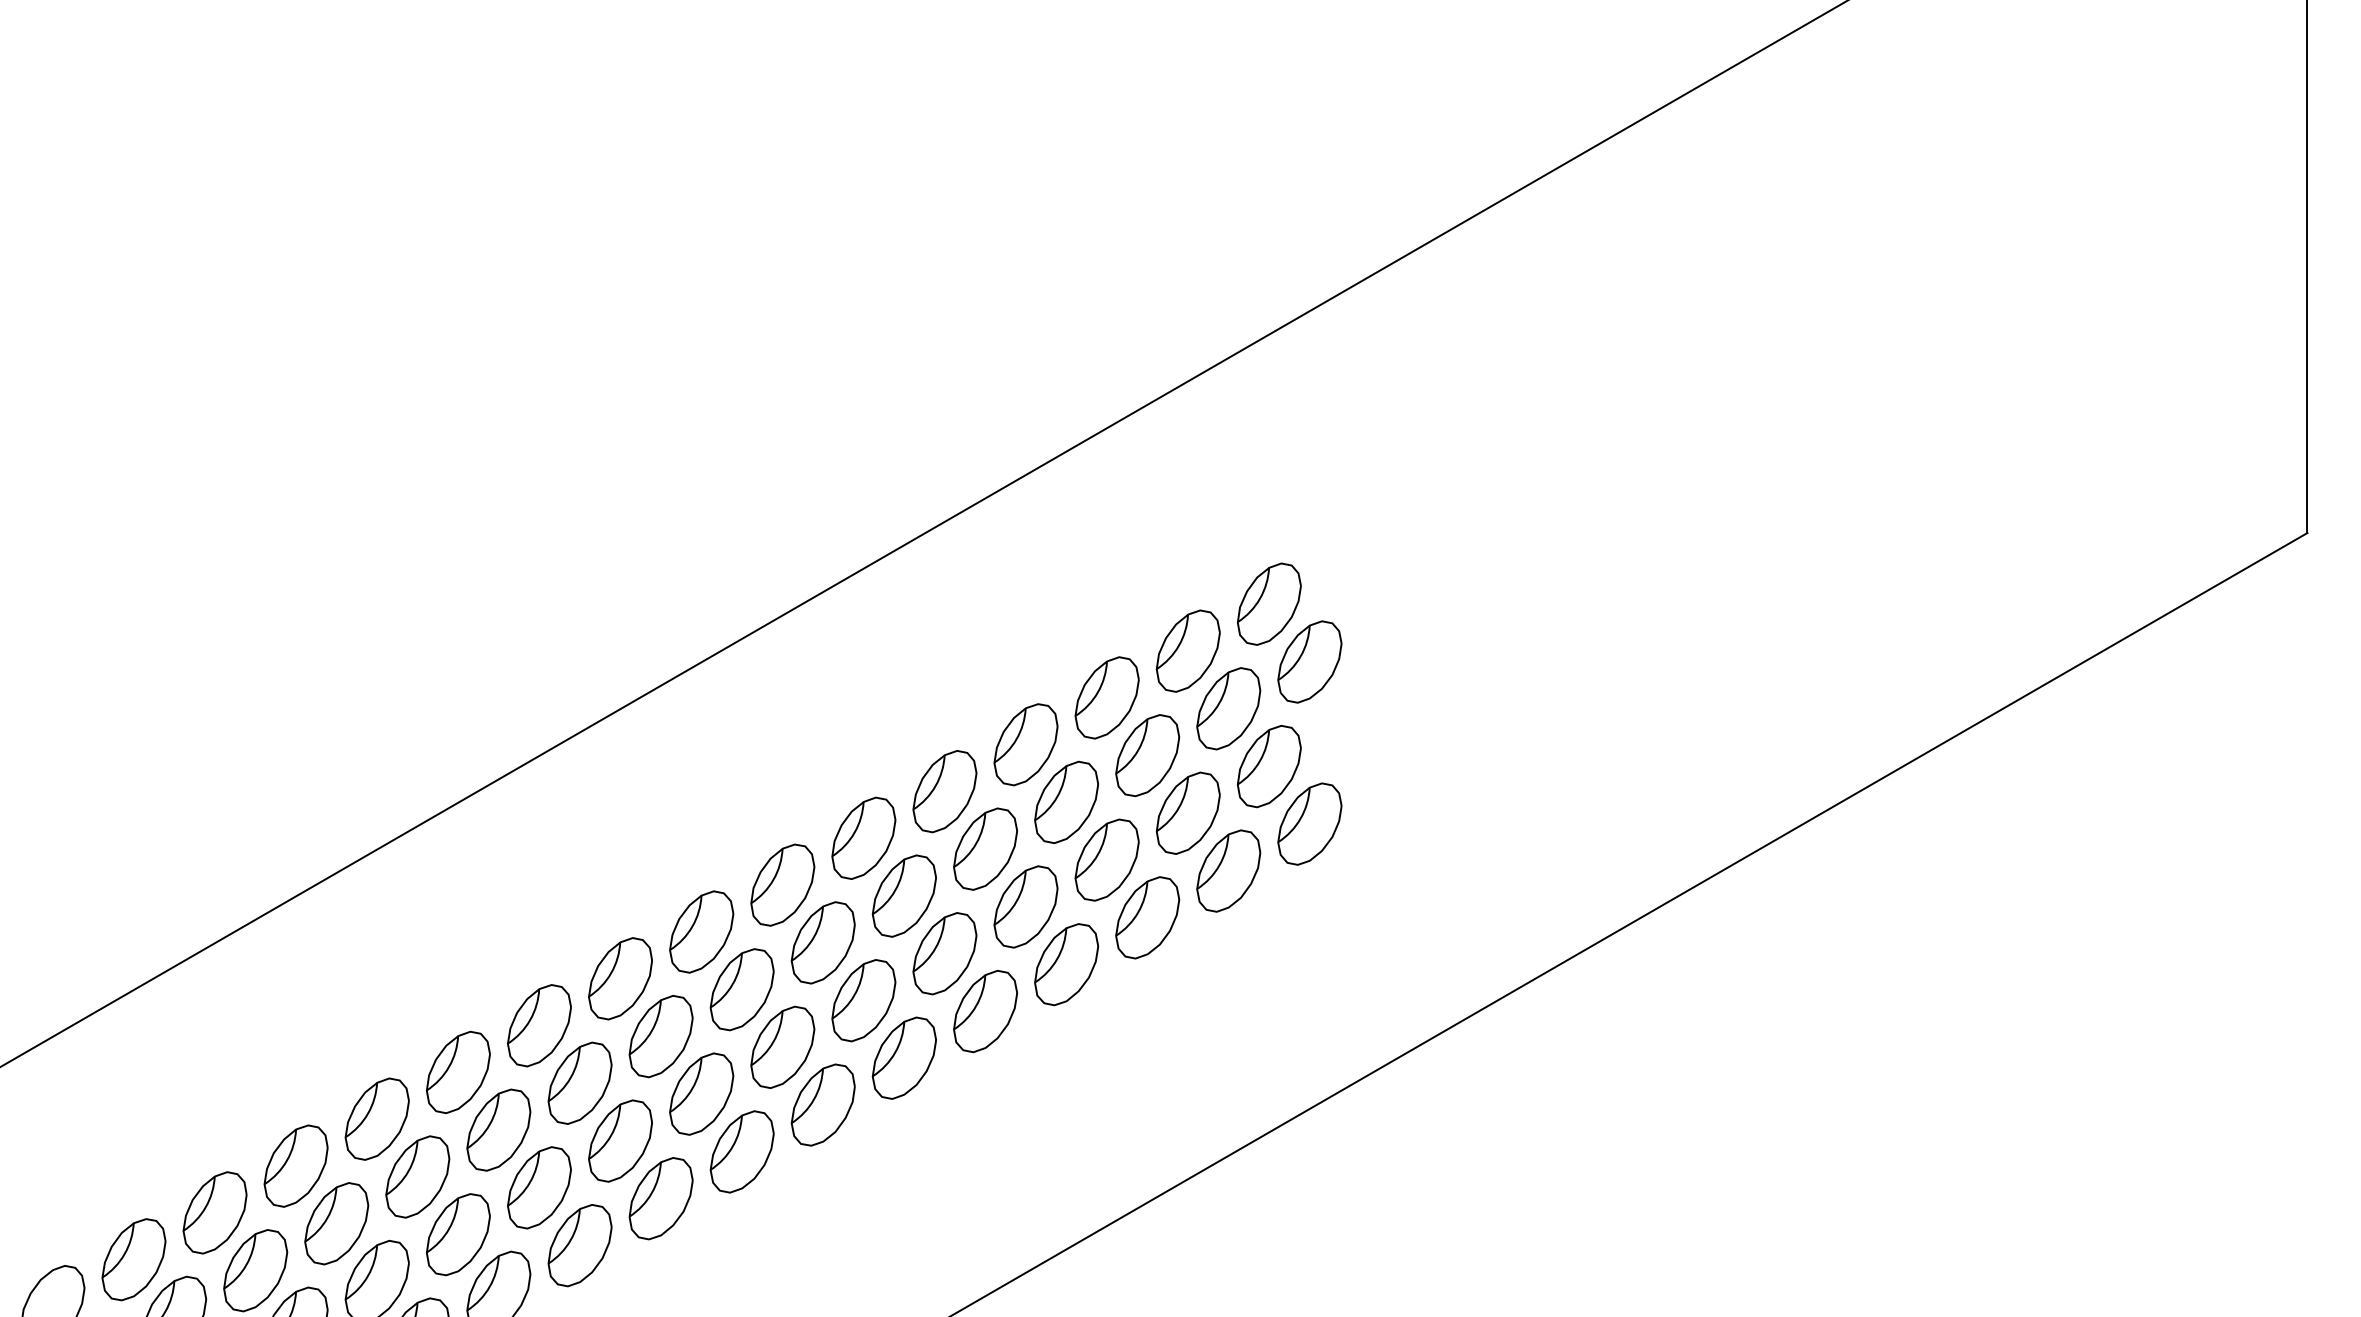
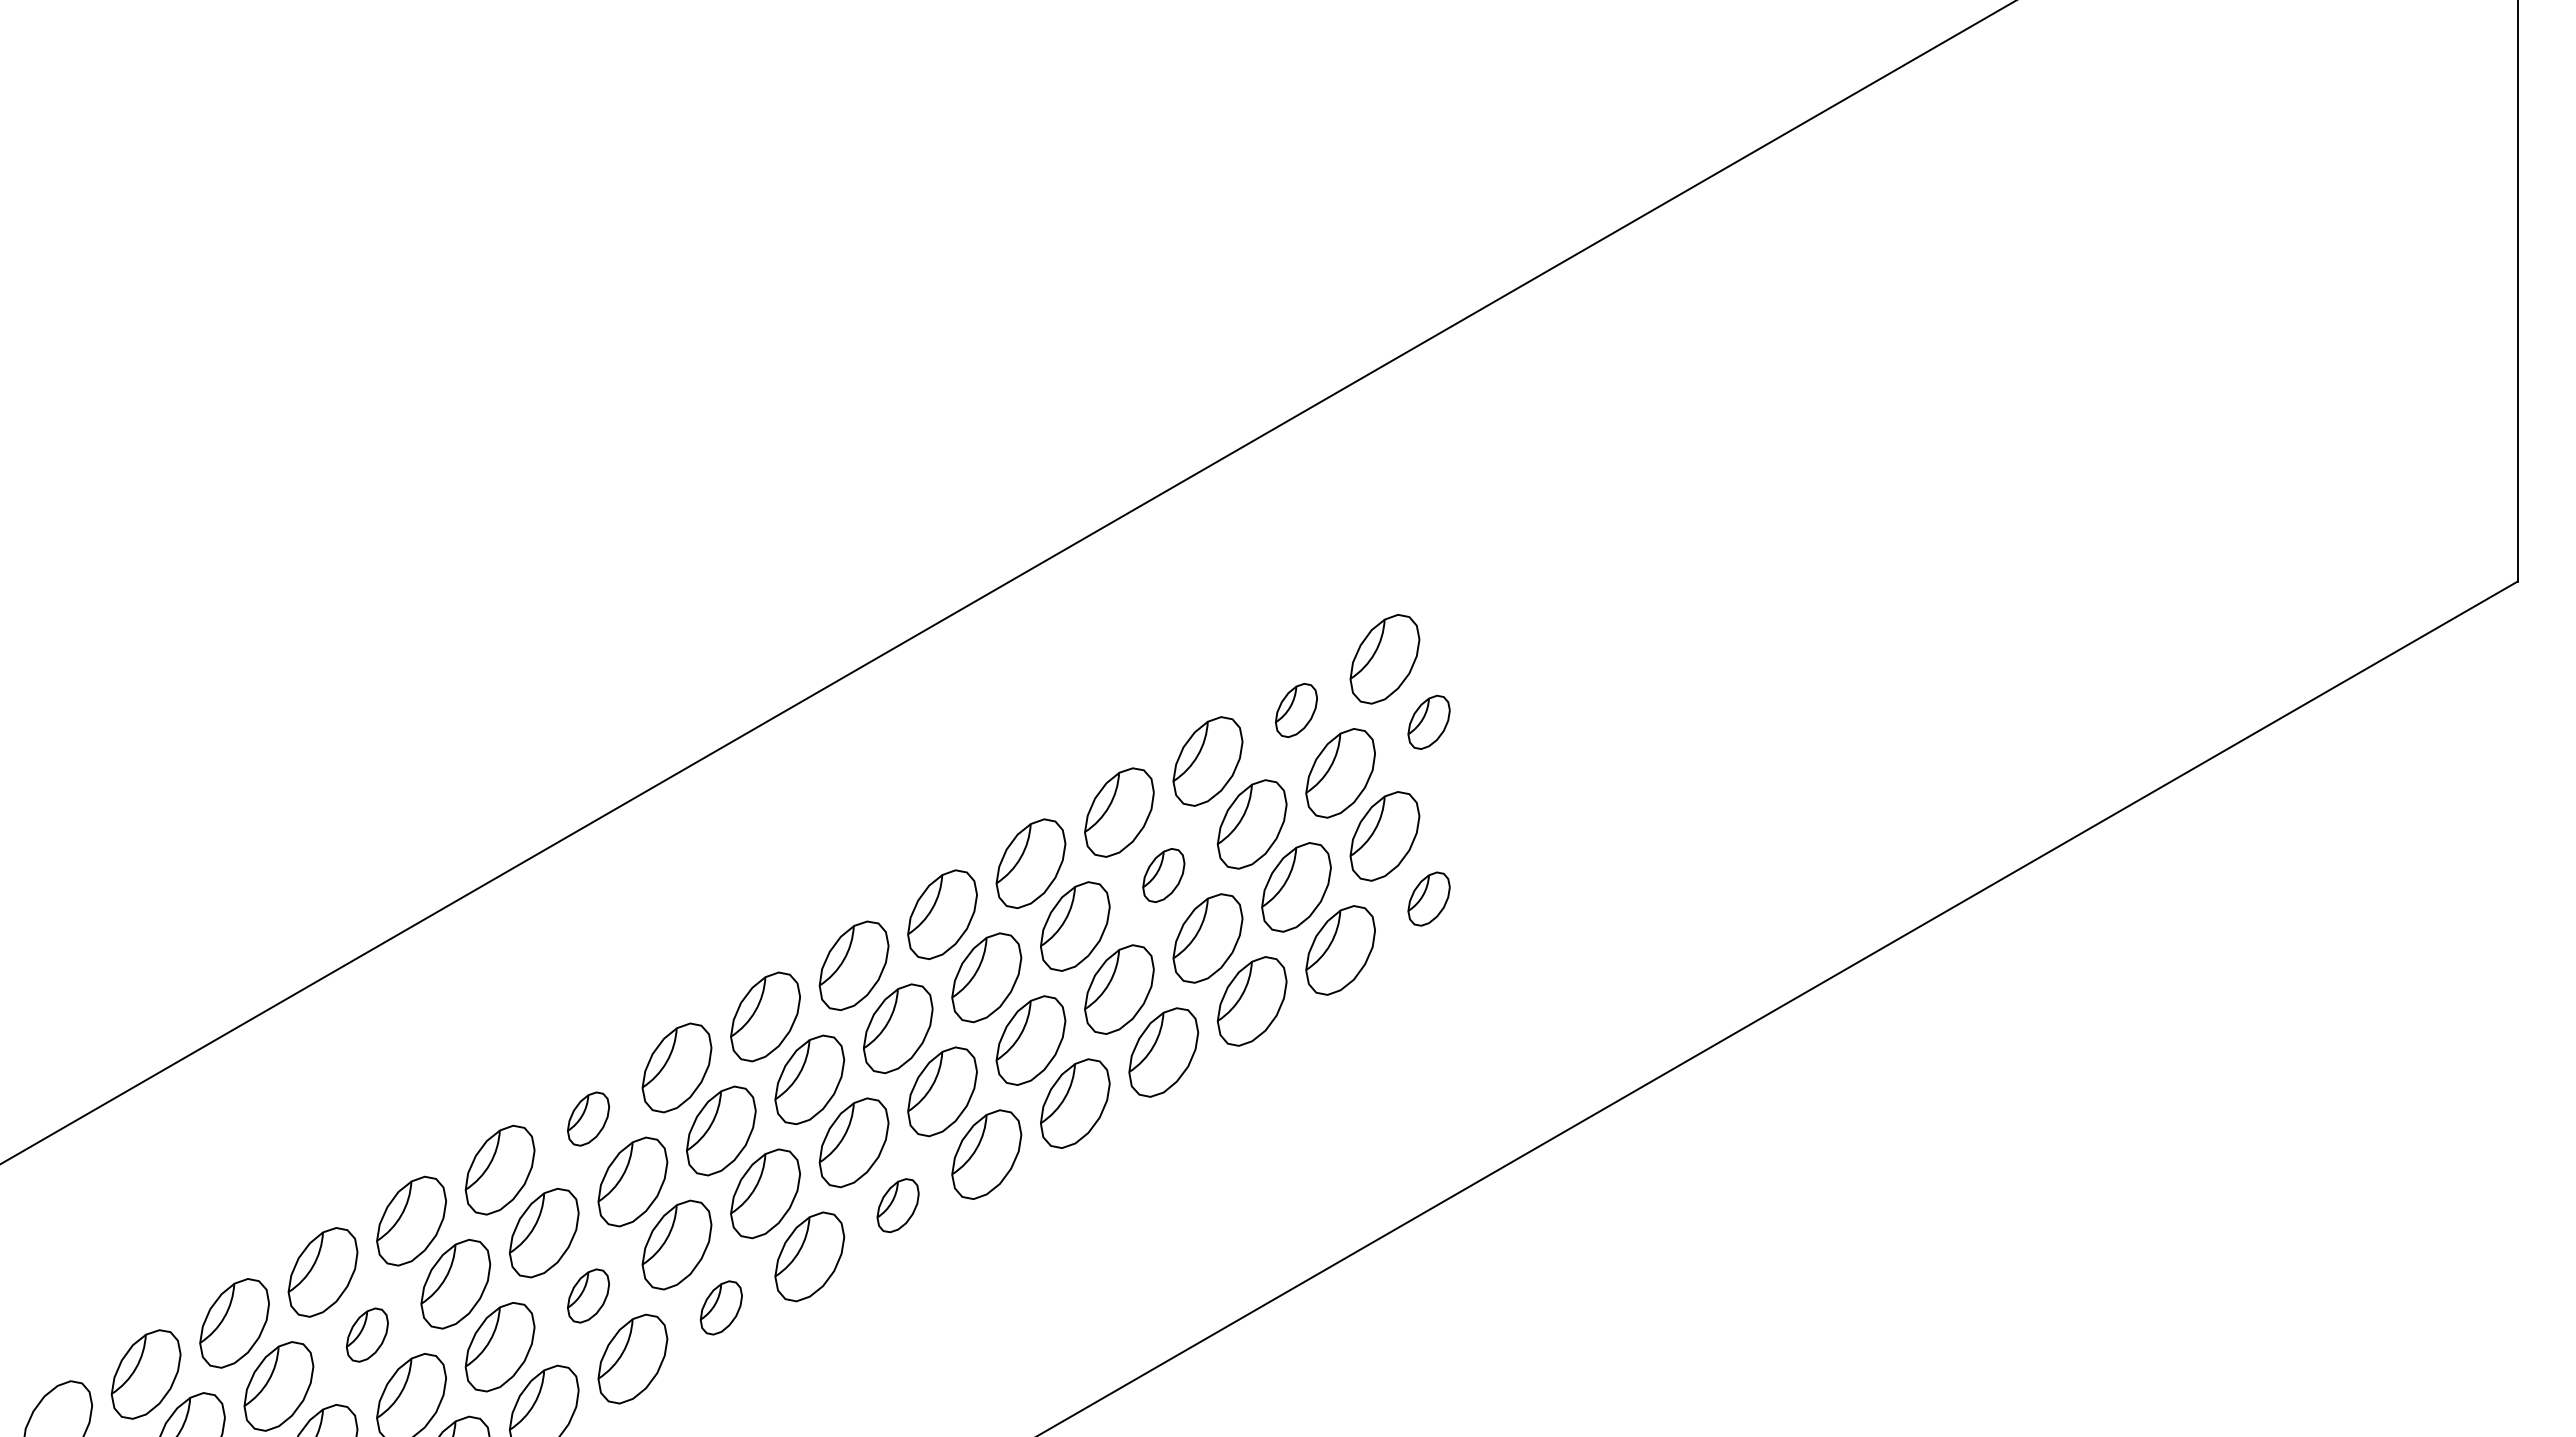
part: (1188, 651) -> (1296, 710), size x0.6
part: (1309, 662) -> (1428, 722), size x0.6
part: (1066, 802) -> (1163, 875), size x0.6
part: (1309, 823) -> (1428, 898), size x0.6
part: (539, 1025) -> (588, 1118), size x0.6
part: (822, 1104) -> (897, 1205), size x0.6
part: (539, 1187) -> (588, 1295), size x0.6
part: (661, 1198) -> (721, 1307), size x0.6
part: (336, 1223) -> (367, 1334), size x0.6

